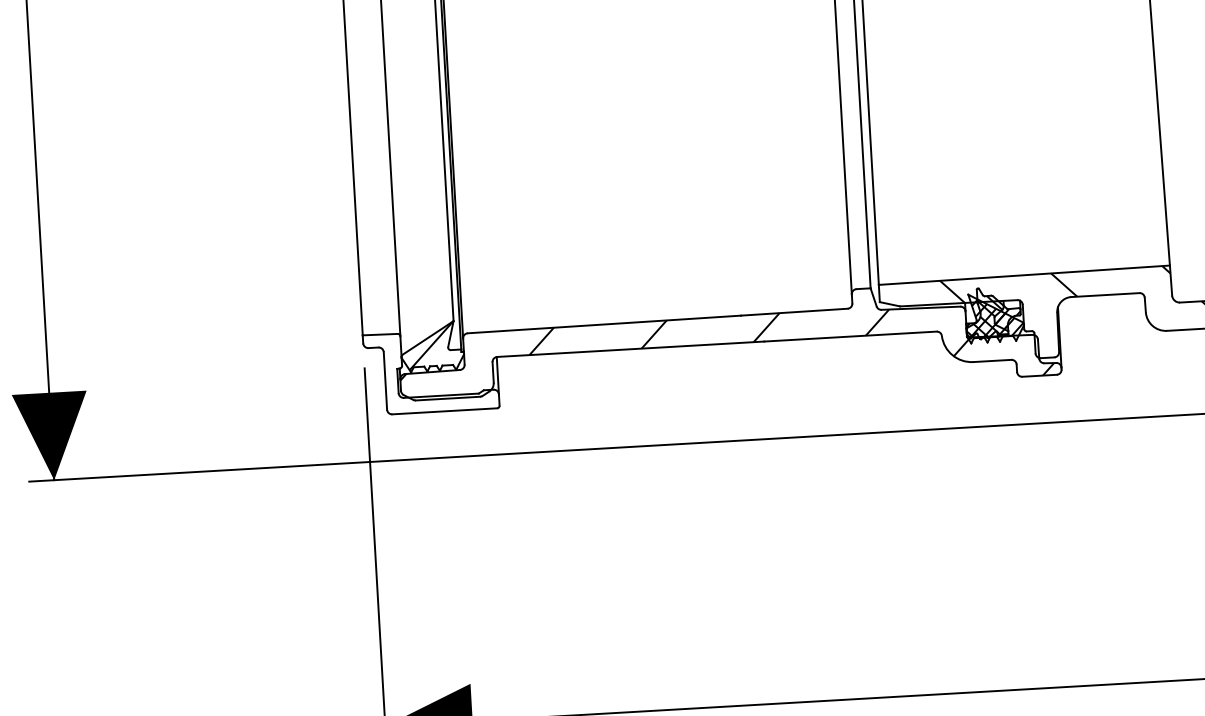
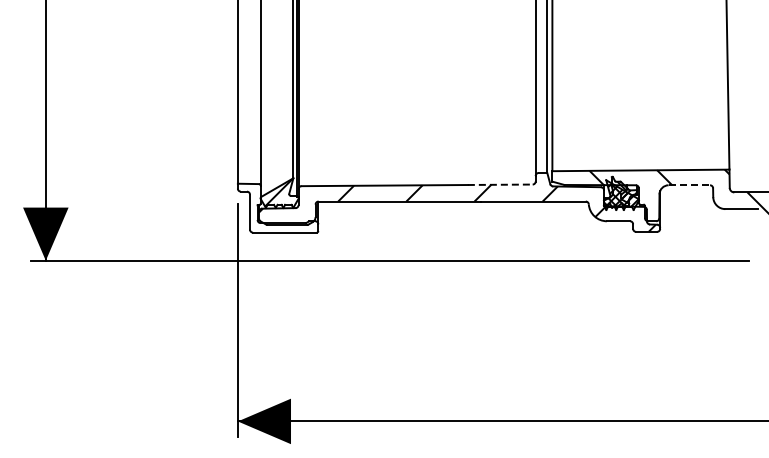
line: (1105, 295) -> (689, 185), solid -> dashed
line: (794, 311) -> (500, 184), solid -> dashed

